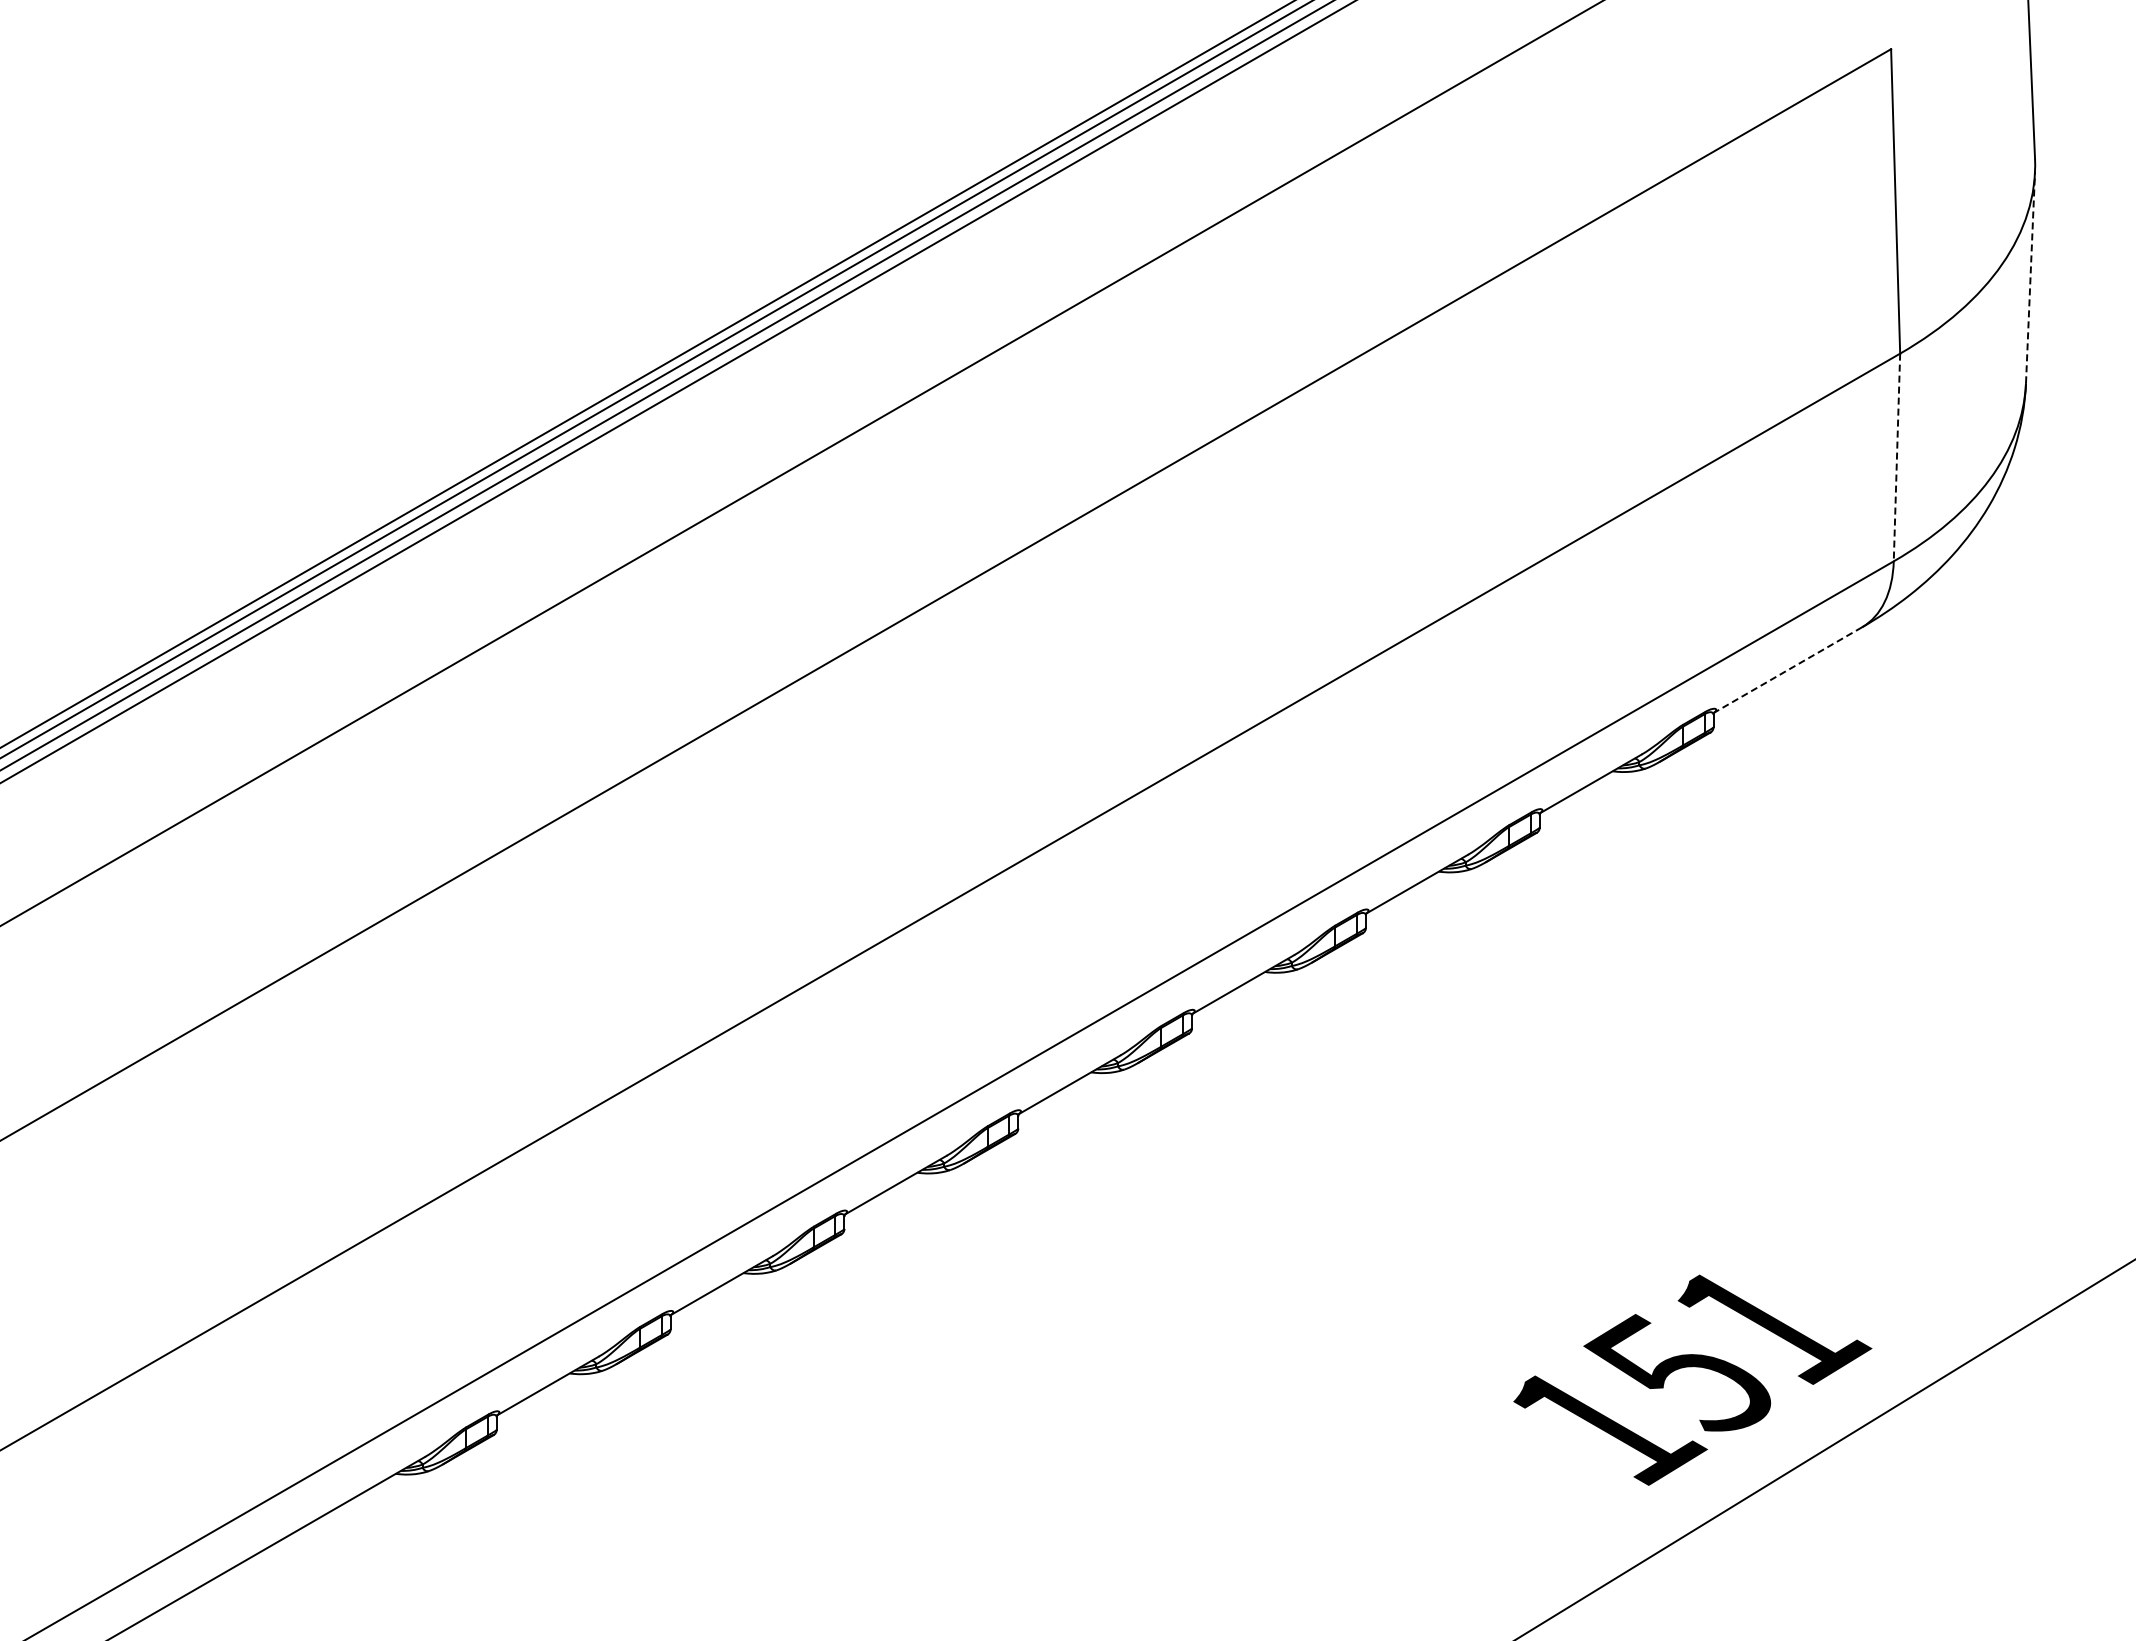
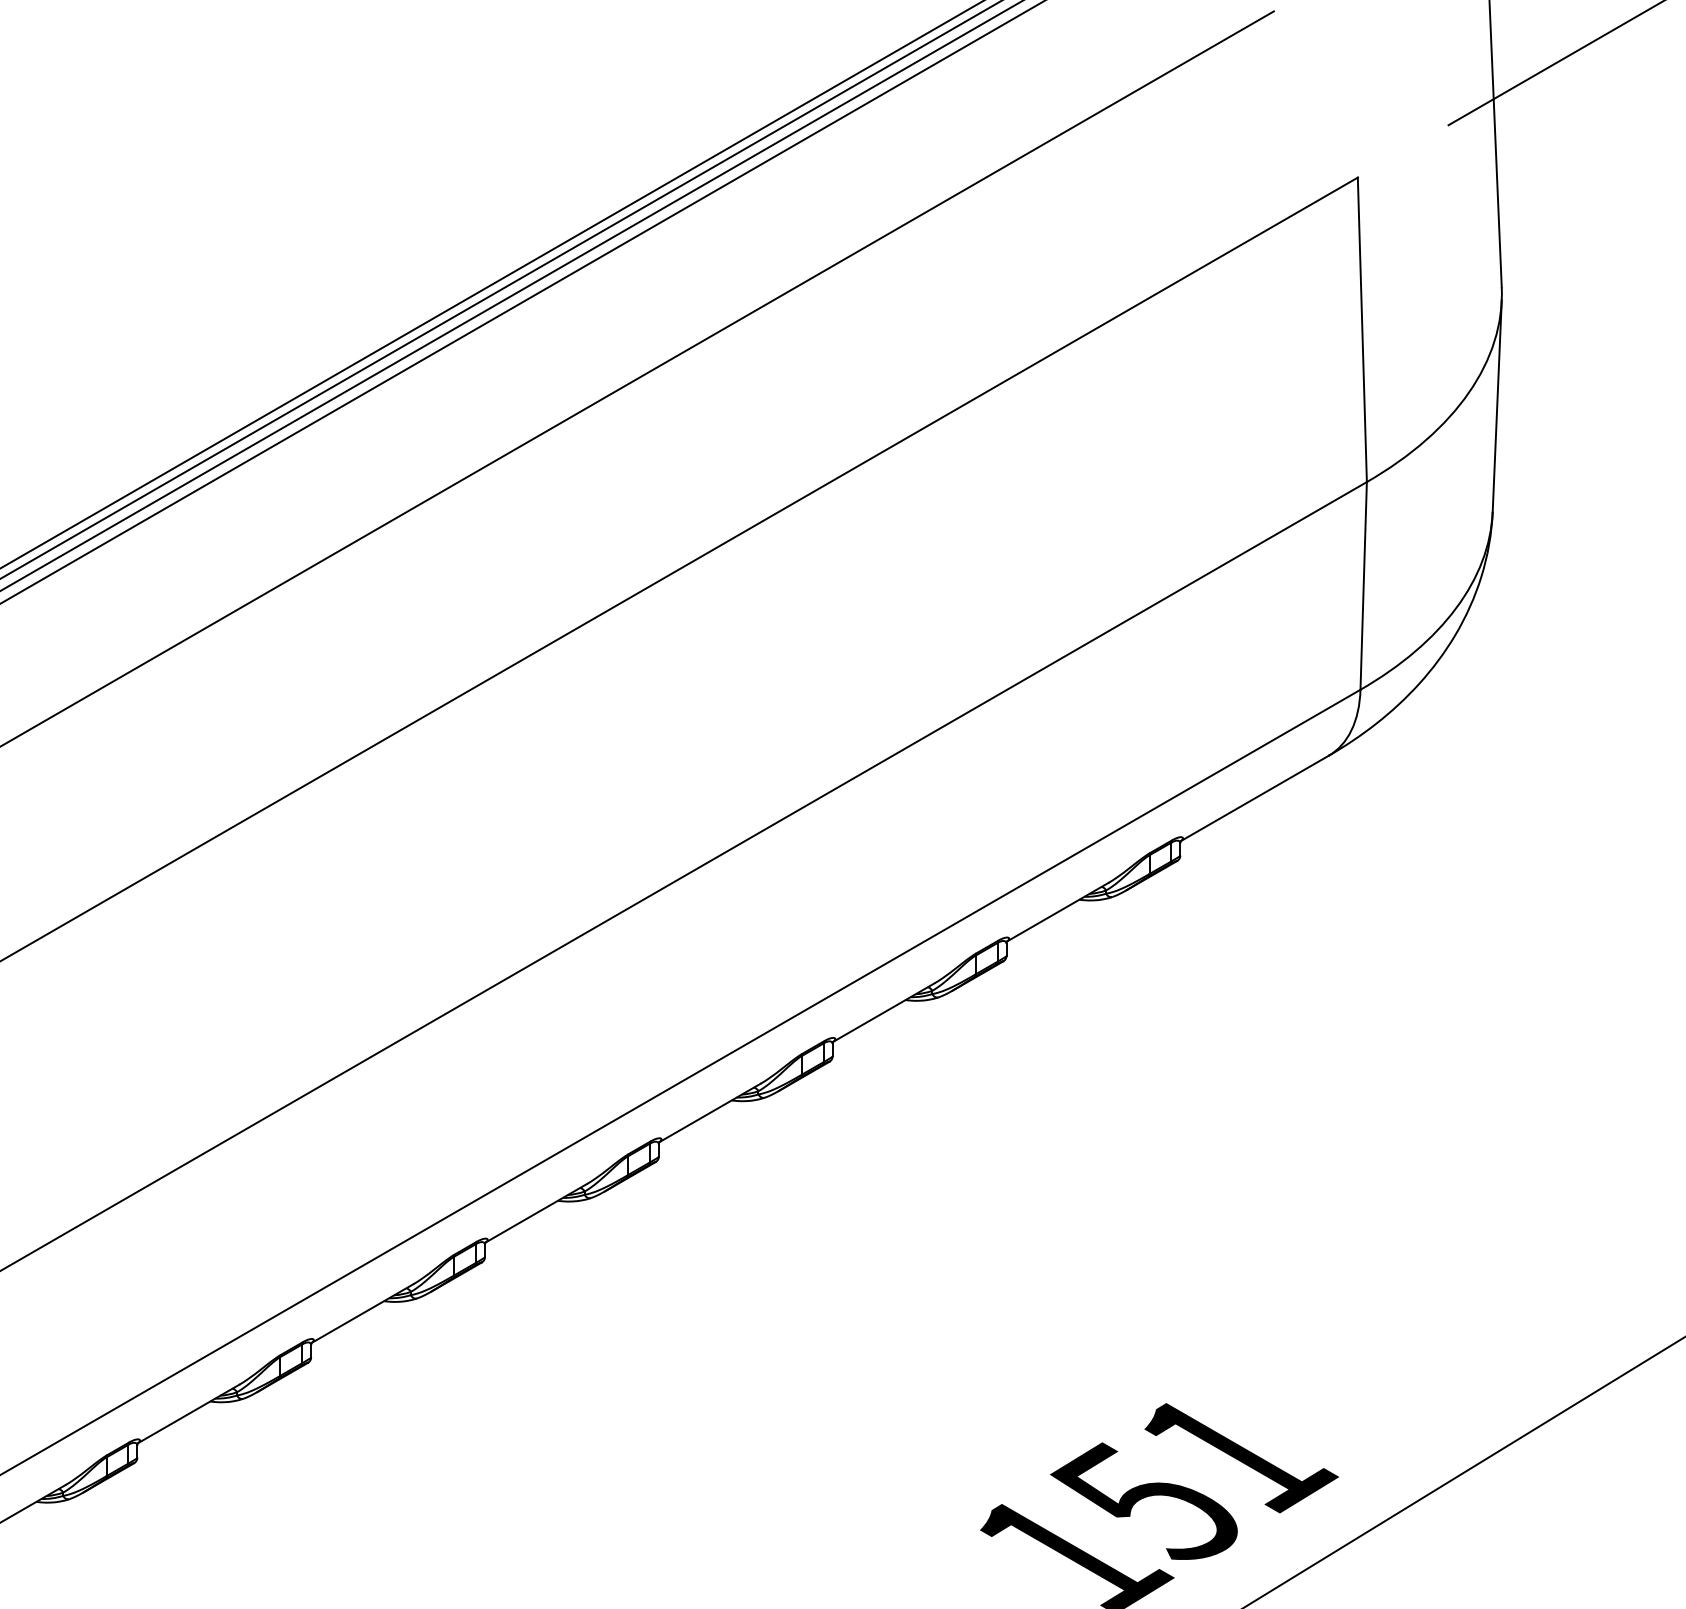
line: (2030, 277) -> (1497, 405), dashed -> solid
line: (1896, 457) -> (1363, 585), dashed -> solid
line: (1787, 670) -> (1254, 798), dashed -> solid

